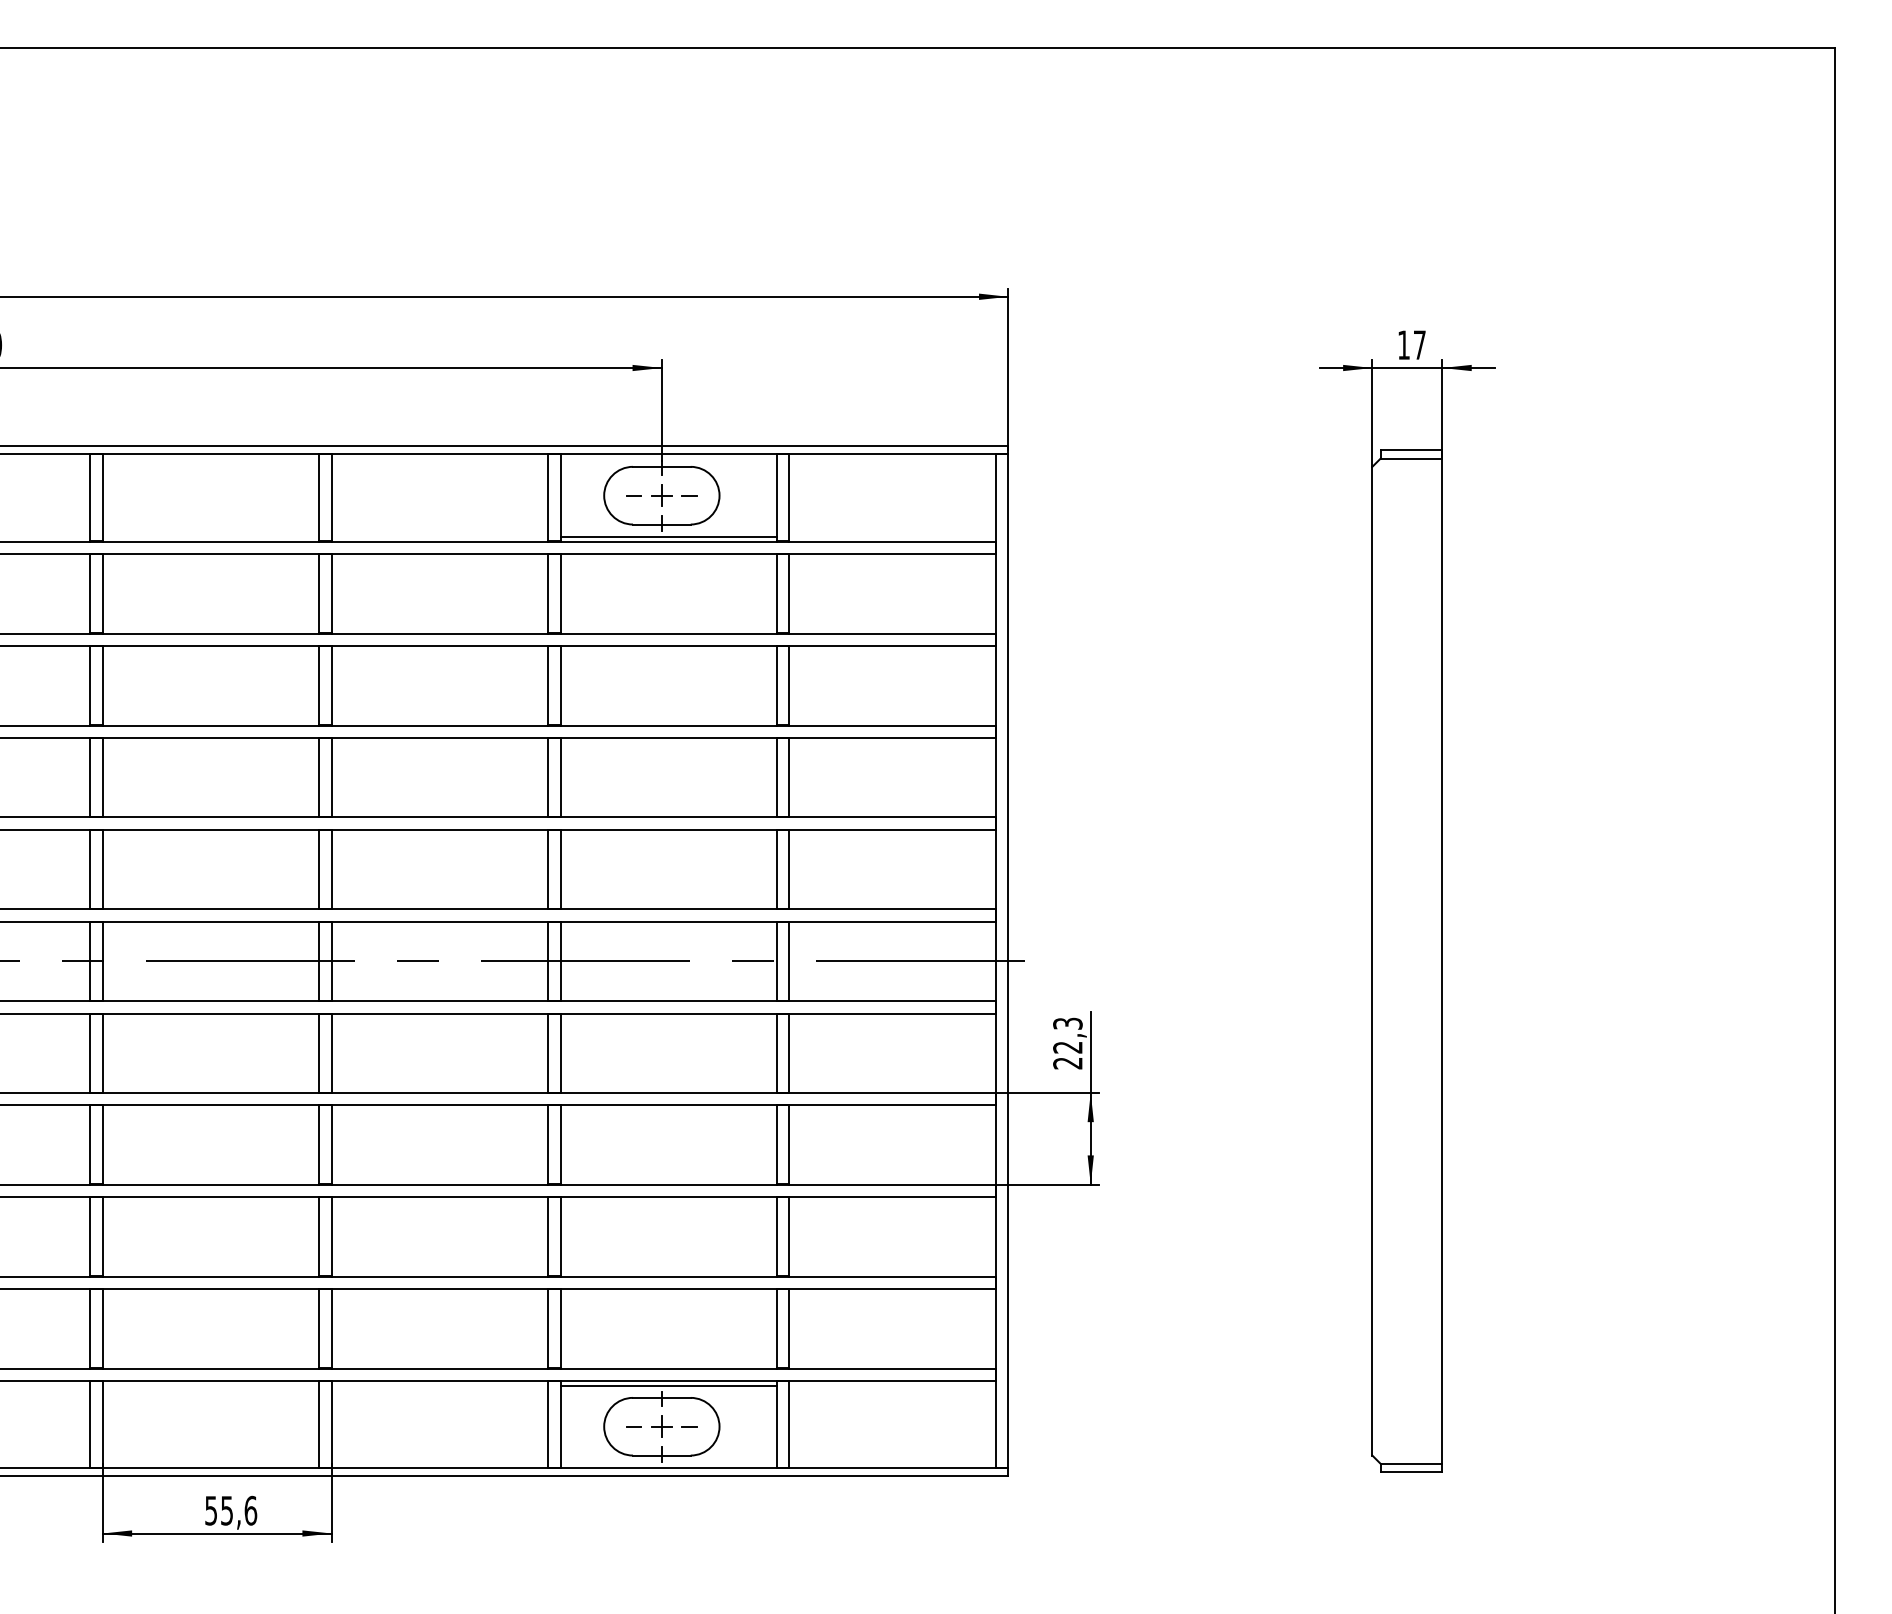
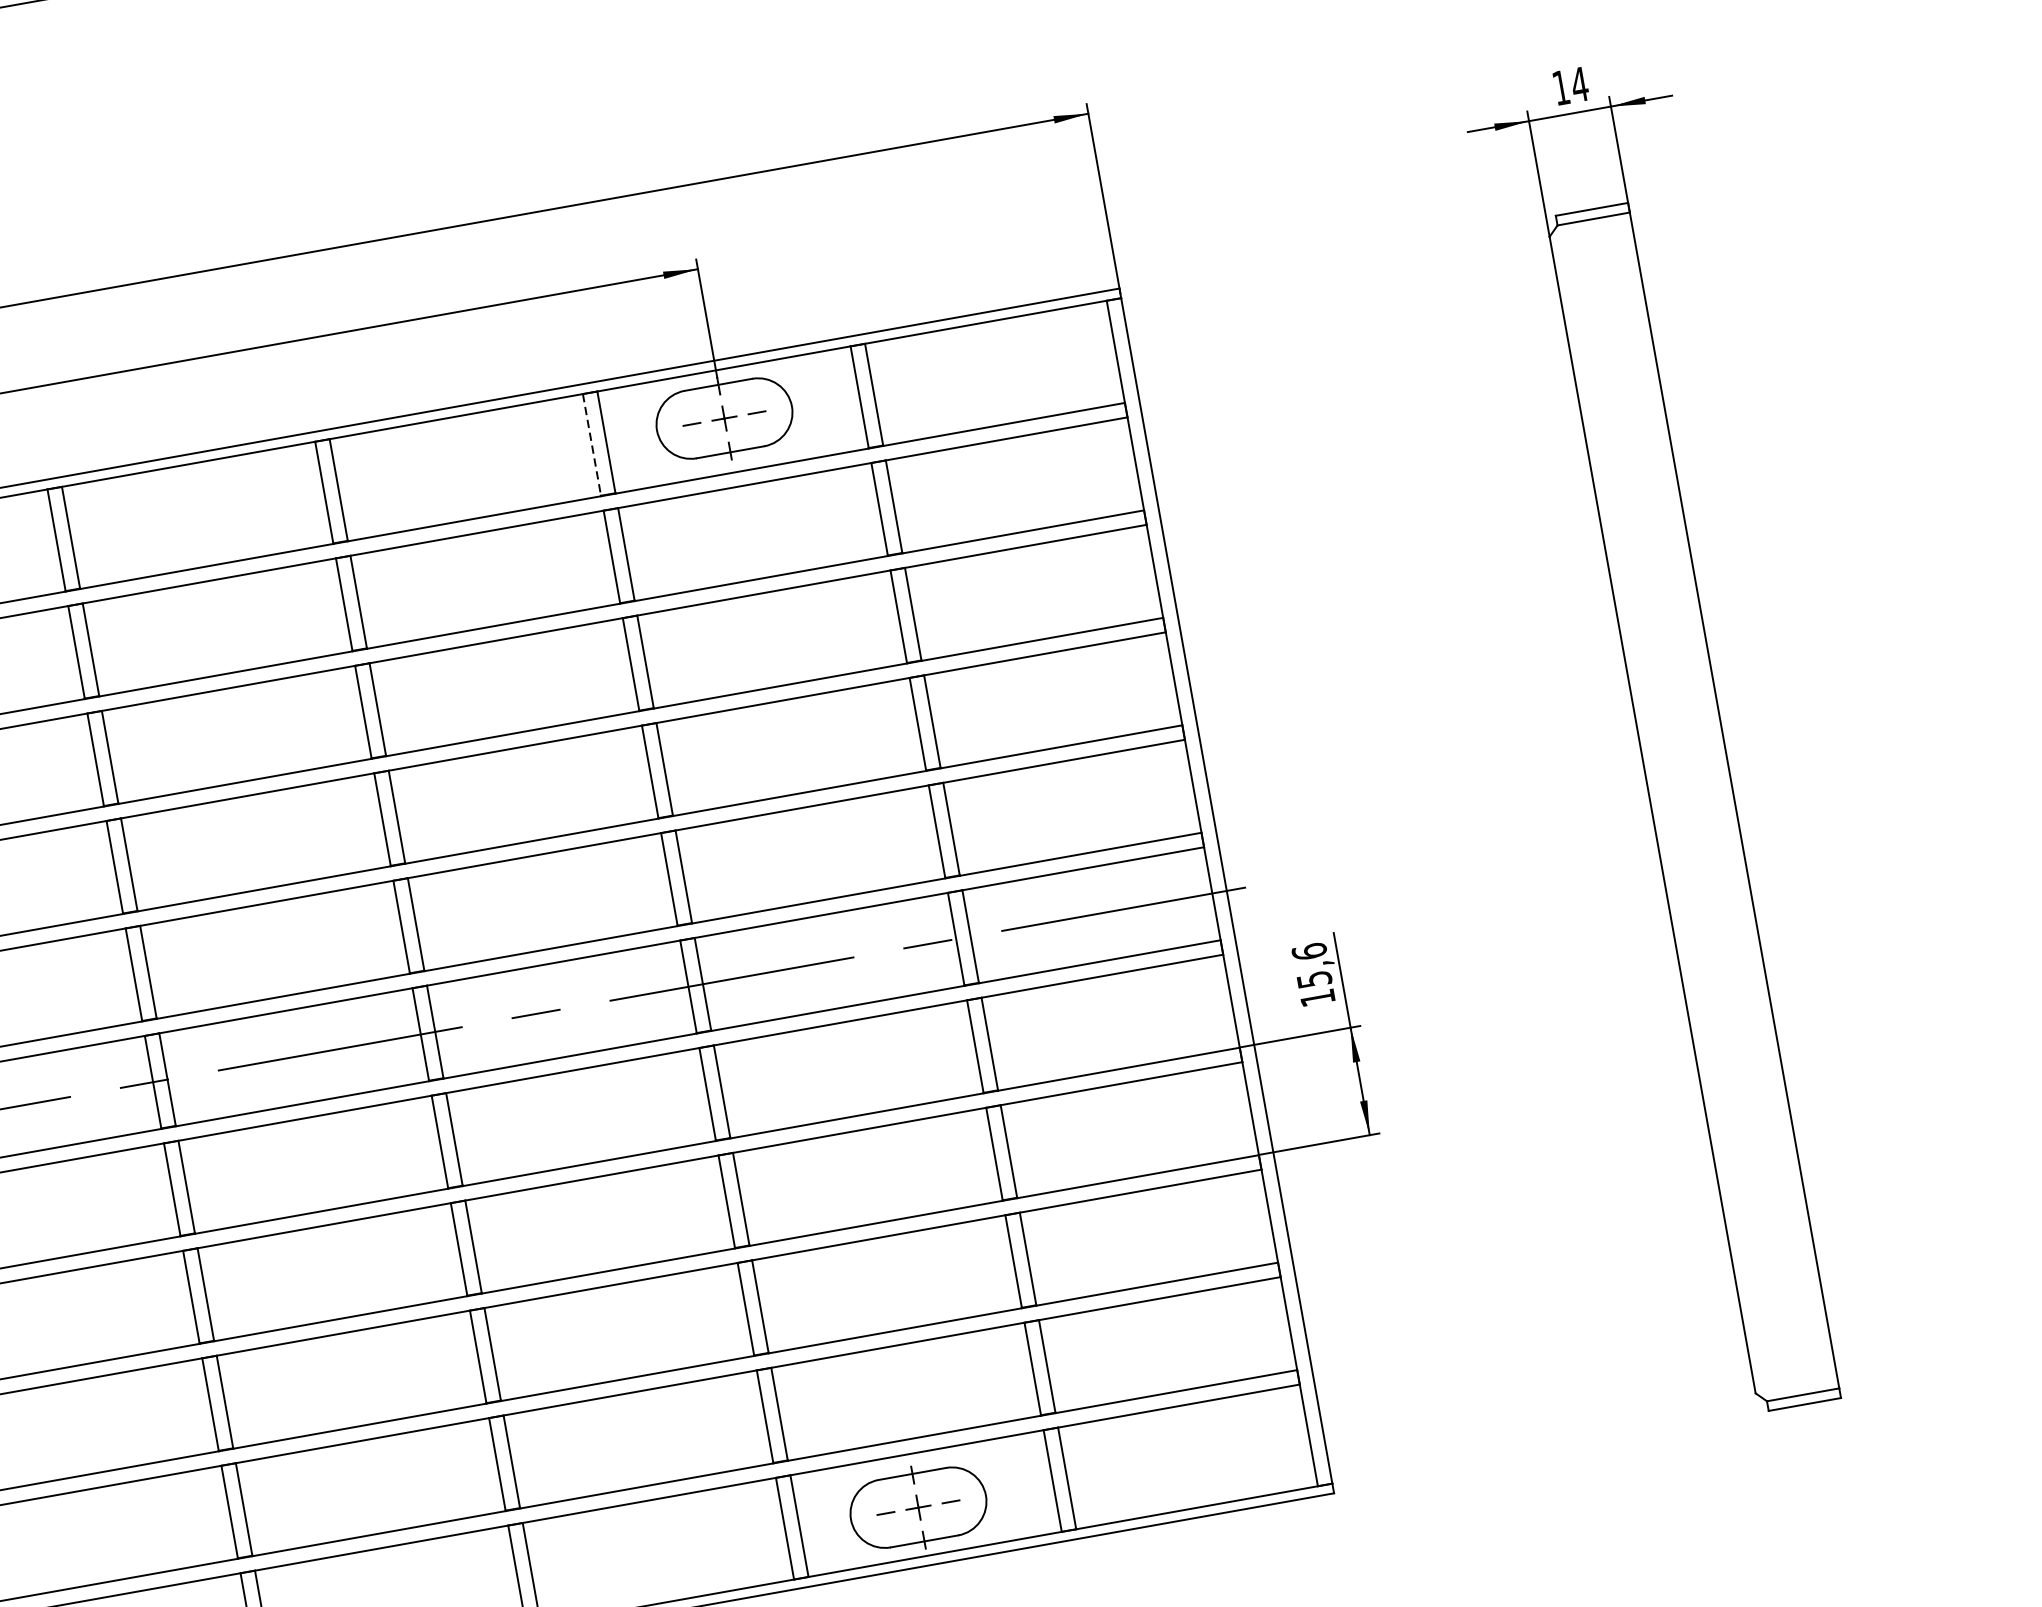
text: (1419, 344) -> (1579, 83), 17 -> 14
line: (548, 498) -> (592, 445), solid -> dashed
line: (668, 536) -> (740, 464), removed
text: (1067, 1043) -> (1313, 974), 22,3 -> 15,6
line: (668, 1385) -> (917, 1458), removed

